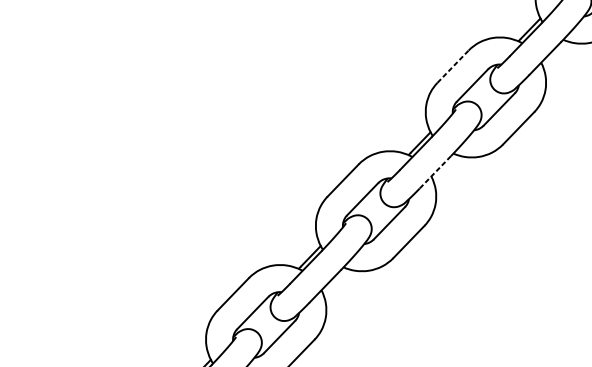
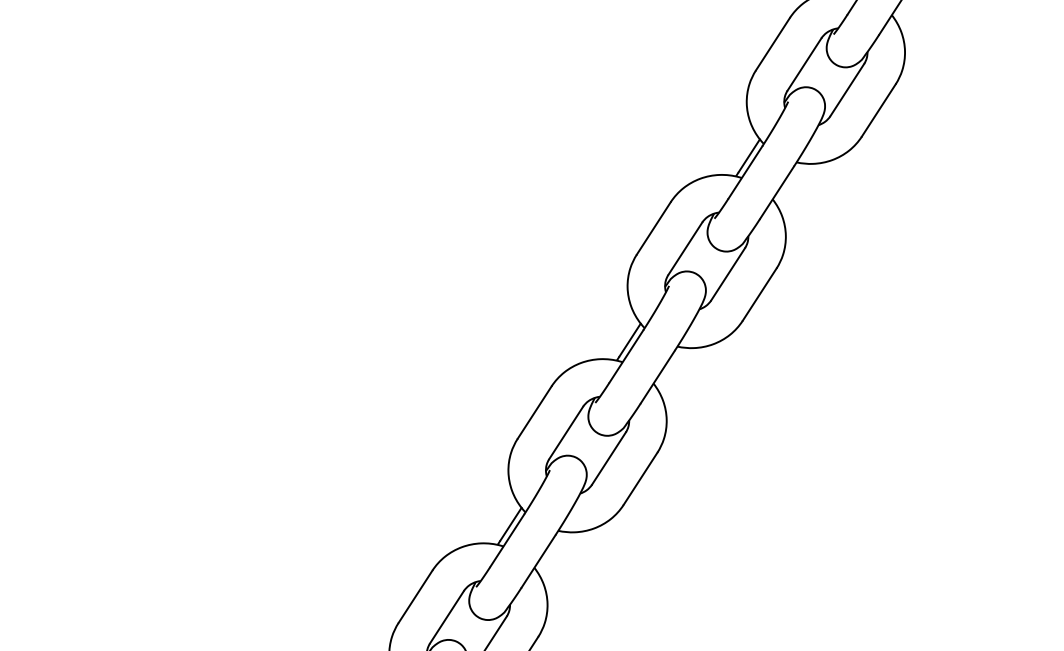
line: (453, 66) -> (773, 43), dashed -> solid
line: (434, 172) -> (776, 193), dashed -> solid

